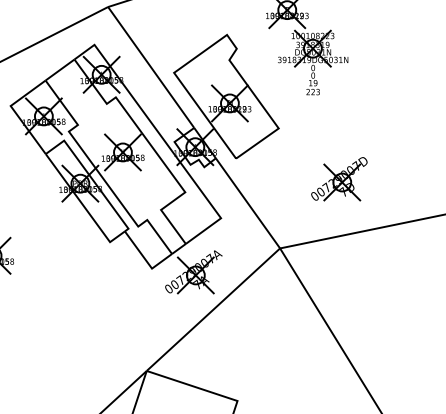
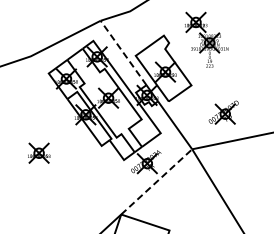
line: (151, 66) -> (123, 52), solid -> dashed
line: (214, 308) -> (157, 181), solid -> dashed

